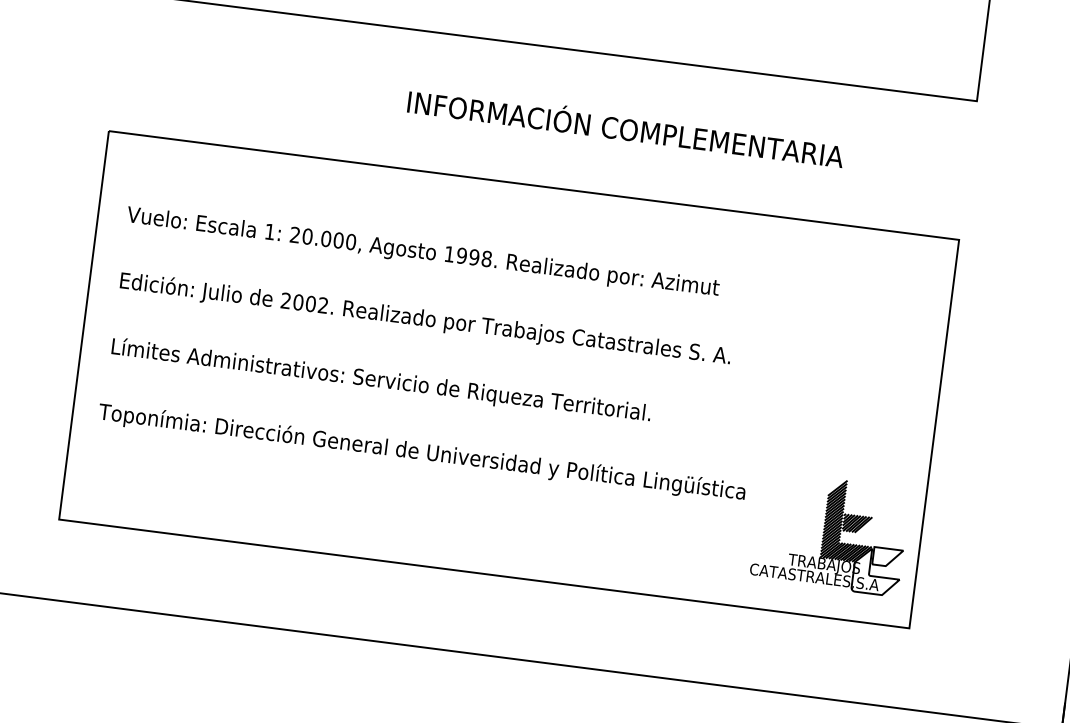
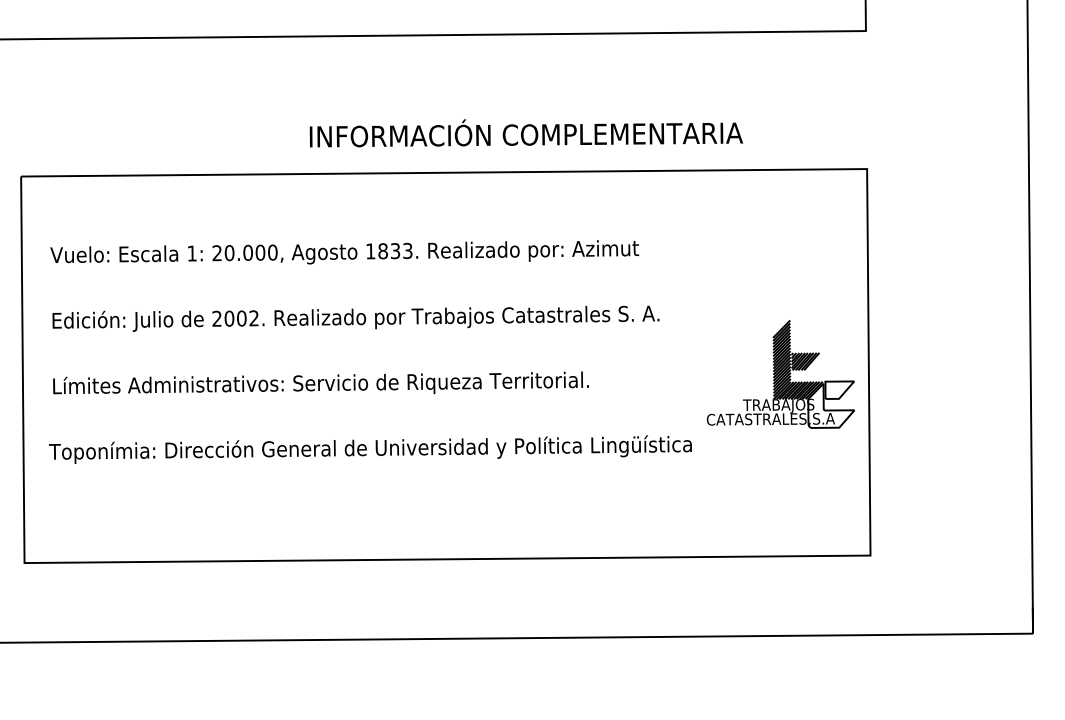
text: (626, 128) -> (526, 133), moved
text: (474, 257) -> (395, 251), 1998. -> 1833.
part: (830, 533) -> (780, 374), moved

